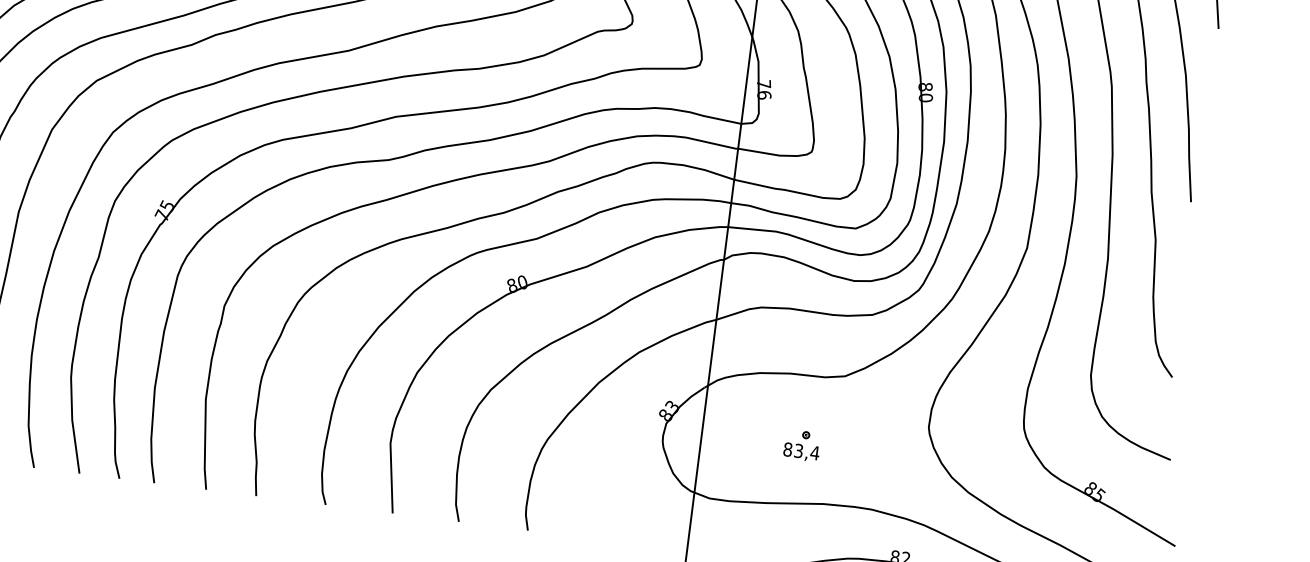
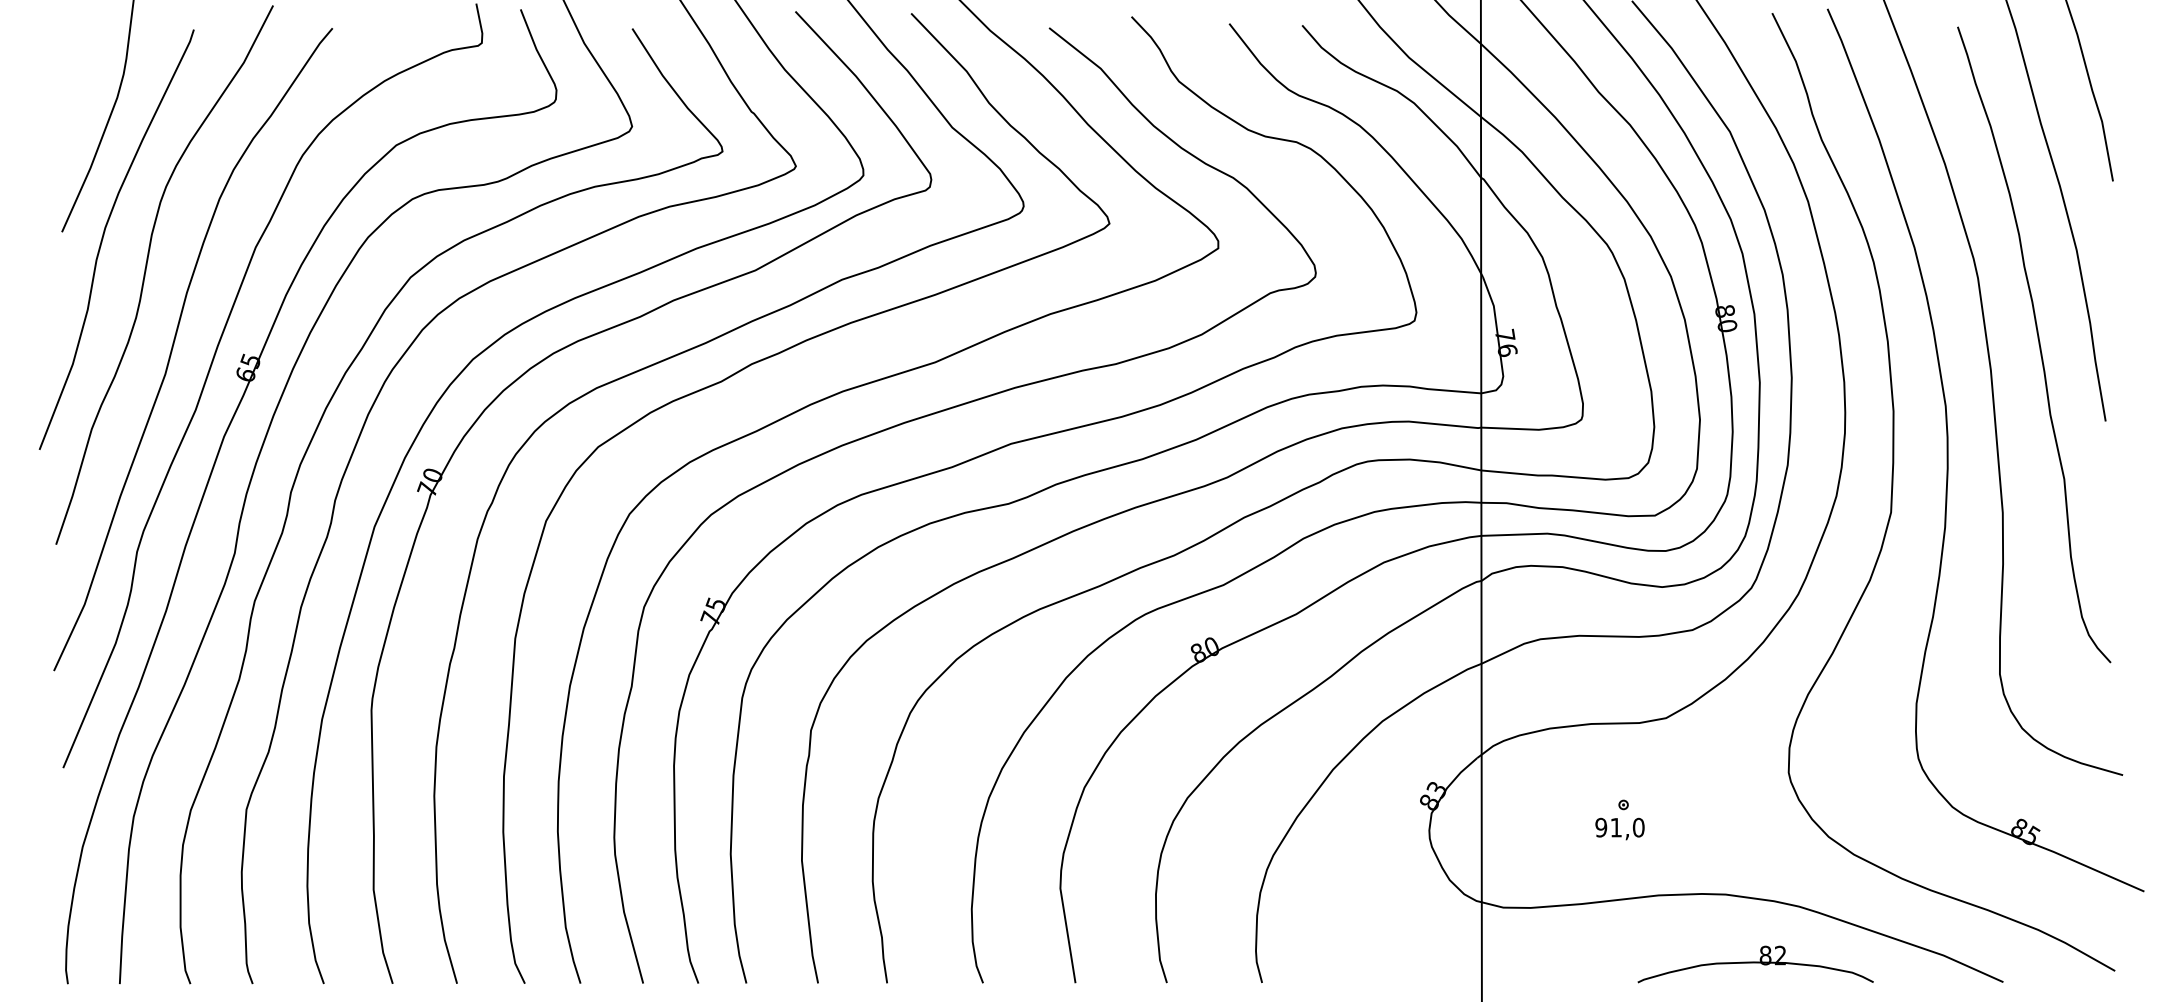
text: (801, 451) -> (1619, 827), 83,4 -> 91,0

